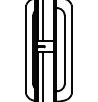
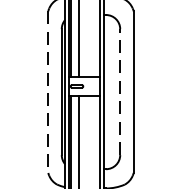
line: (26, 49) -> (49, 91), solid -> dashed
line: (64, 49) -> (119, 91), solid -> dashed

